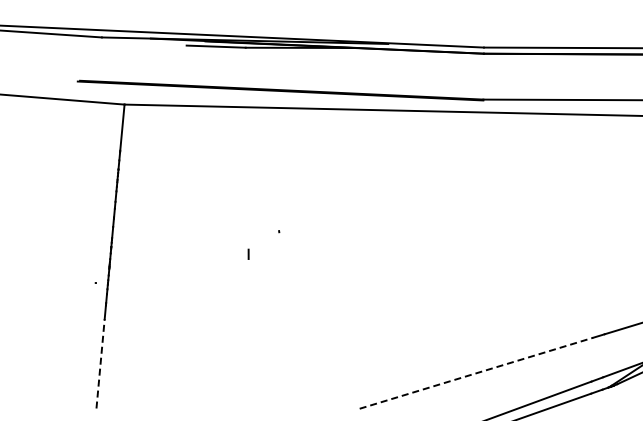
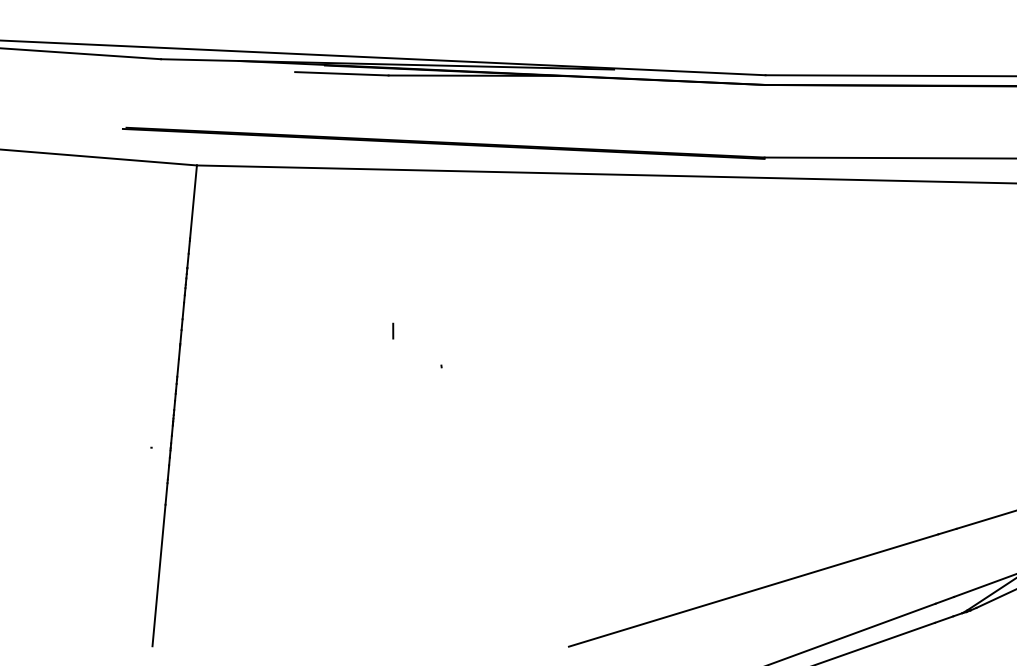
line: (248, 253) -> (393, 329), moved
line: (100, 363) -> (158, 575), dashed -> solid
line: (476, 373) -> (753, 590), dashed -> solid

